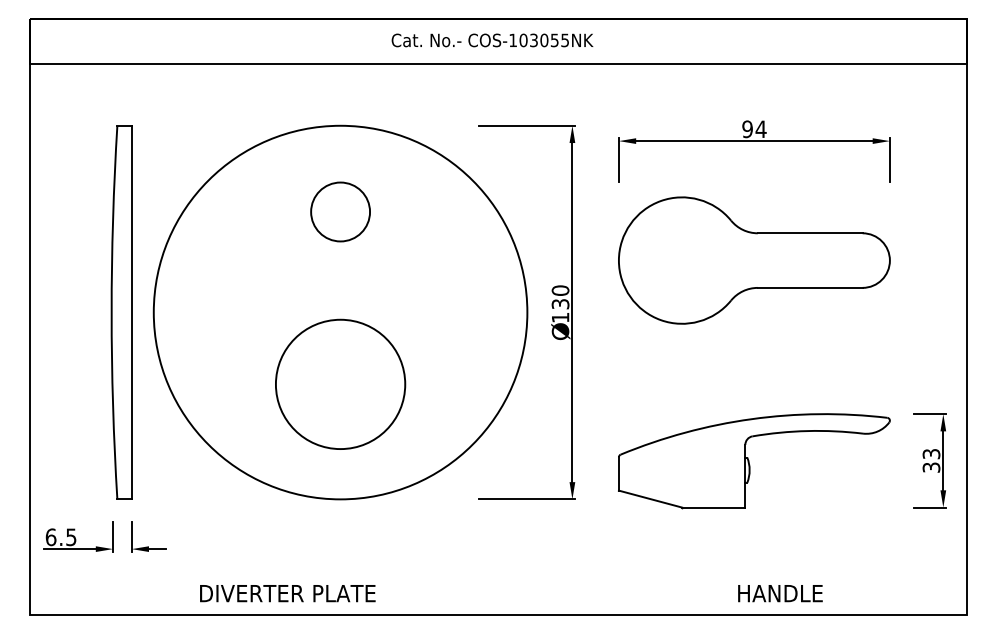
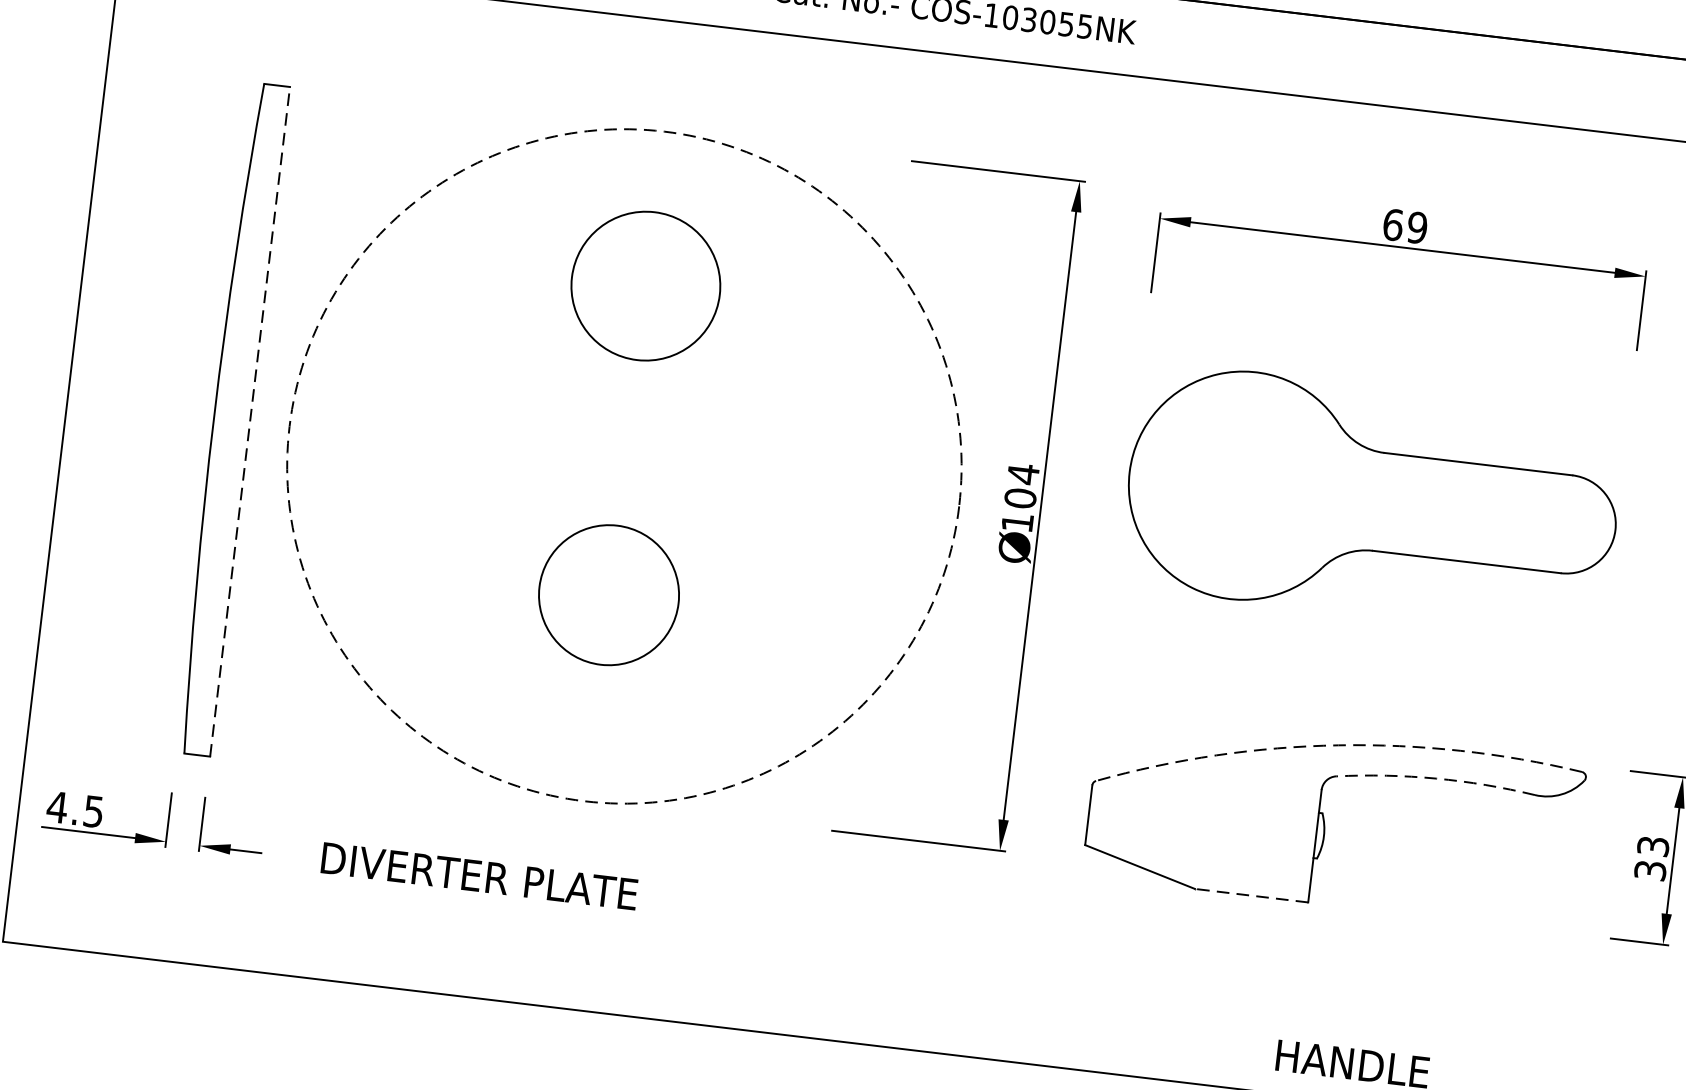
text: (754, 129) -> (1405, 226), 94 -> 69
circle: (340, 211) -> (645, 285), size x1.4
part: (754, 260) -> (1372, 500), moved
text: (560, 297) -> (1021, 486), 130 -> 104
line: (131, 312) -> (249, 421), solid -> dashed
circle: (340, 312) -> (624, 466), solid -> dashed
circle: (340, 384) -> (608, 595), size x0.6
arc: (751, 419) -> (1338, 745), solid -> dashed
arc: (807, 431) -> (1435, 779), solid -> dashed
line: (713, 507) -> (1251, 895), solid -> dashed
text: (50, 537) -> (56, 807), 6.5 -> 4.5
text: (287, 593) -> (479, 876), moved

